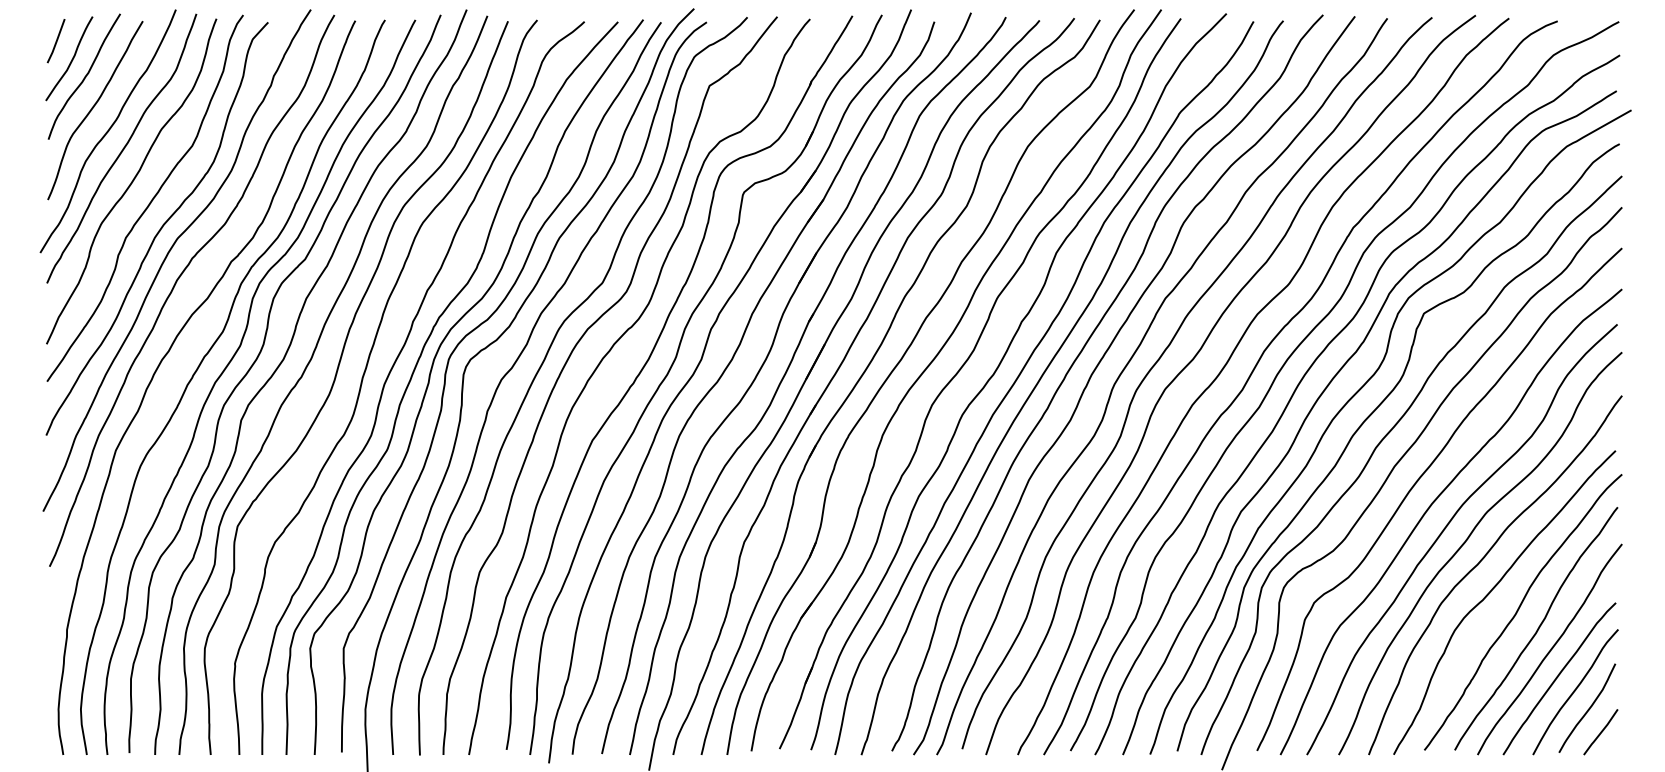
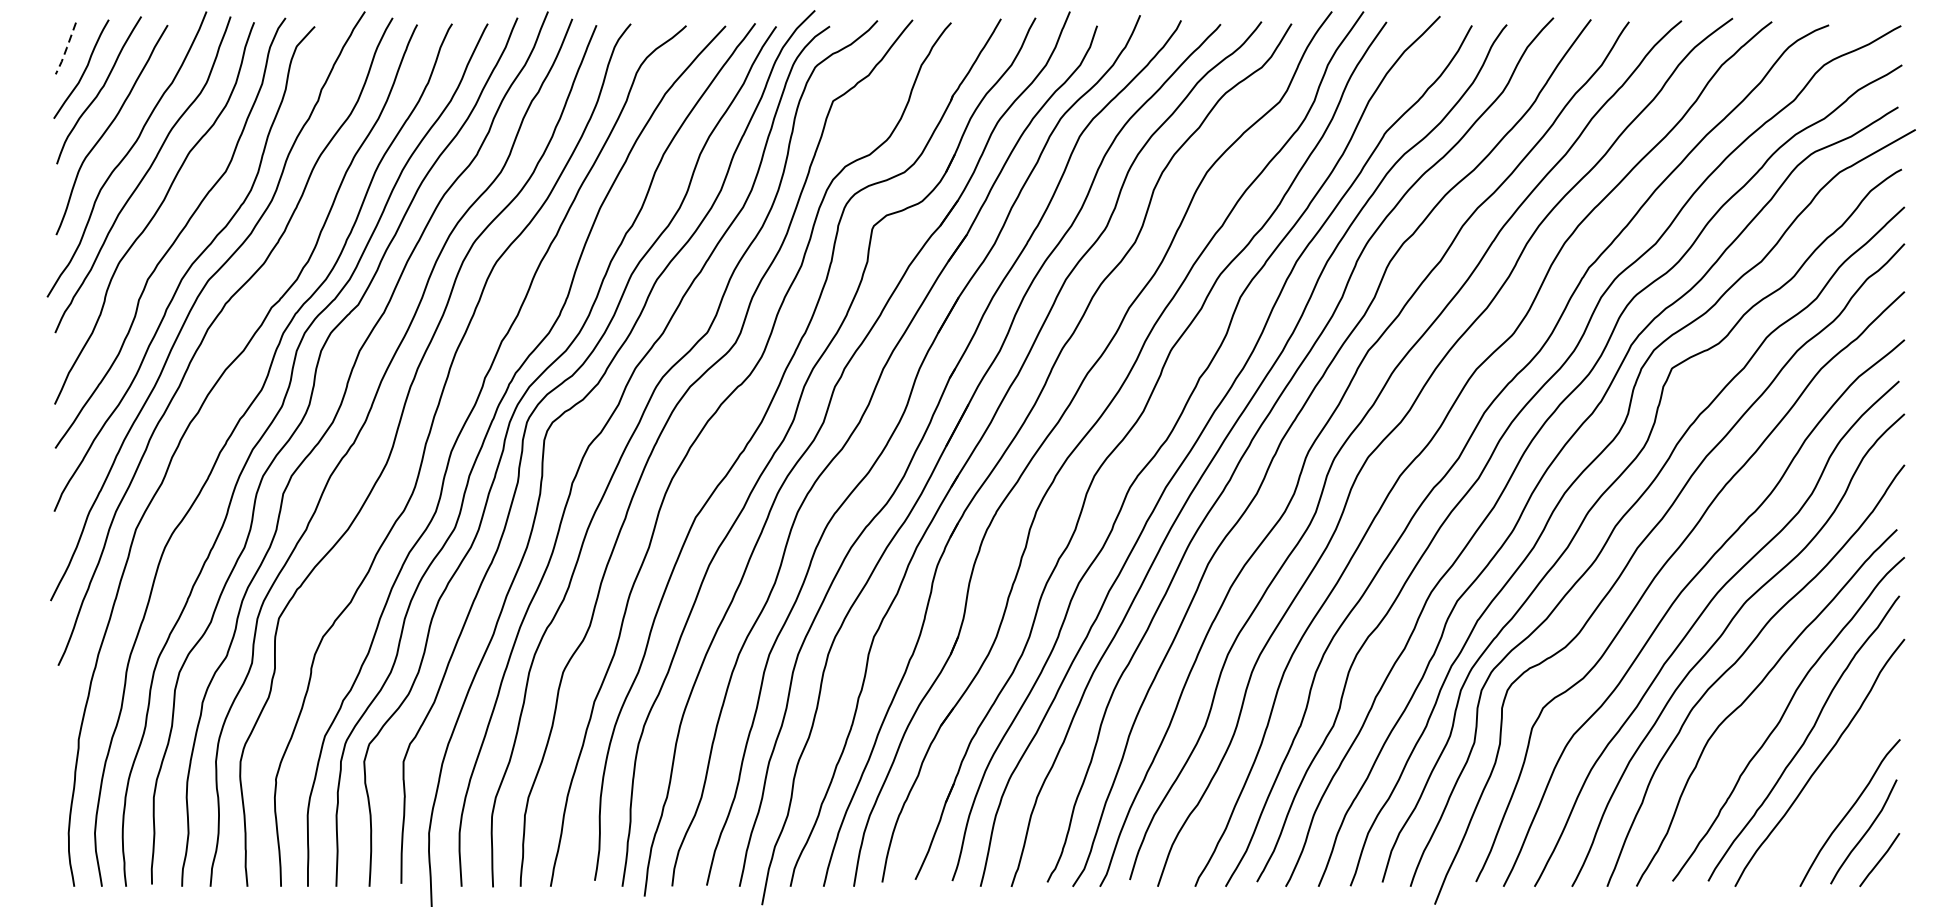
line: (56, 41) -> (66, 48), solid -> dashed
curve: (1558, 677) -> (1829, 795), removed

